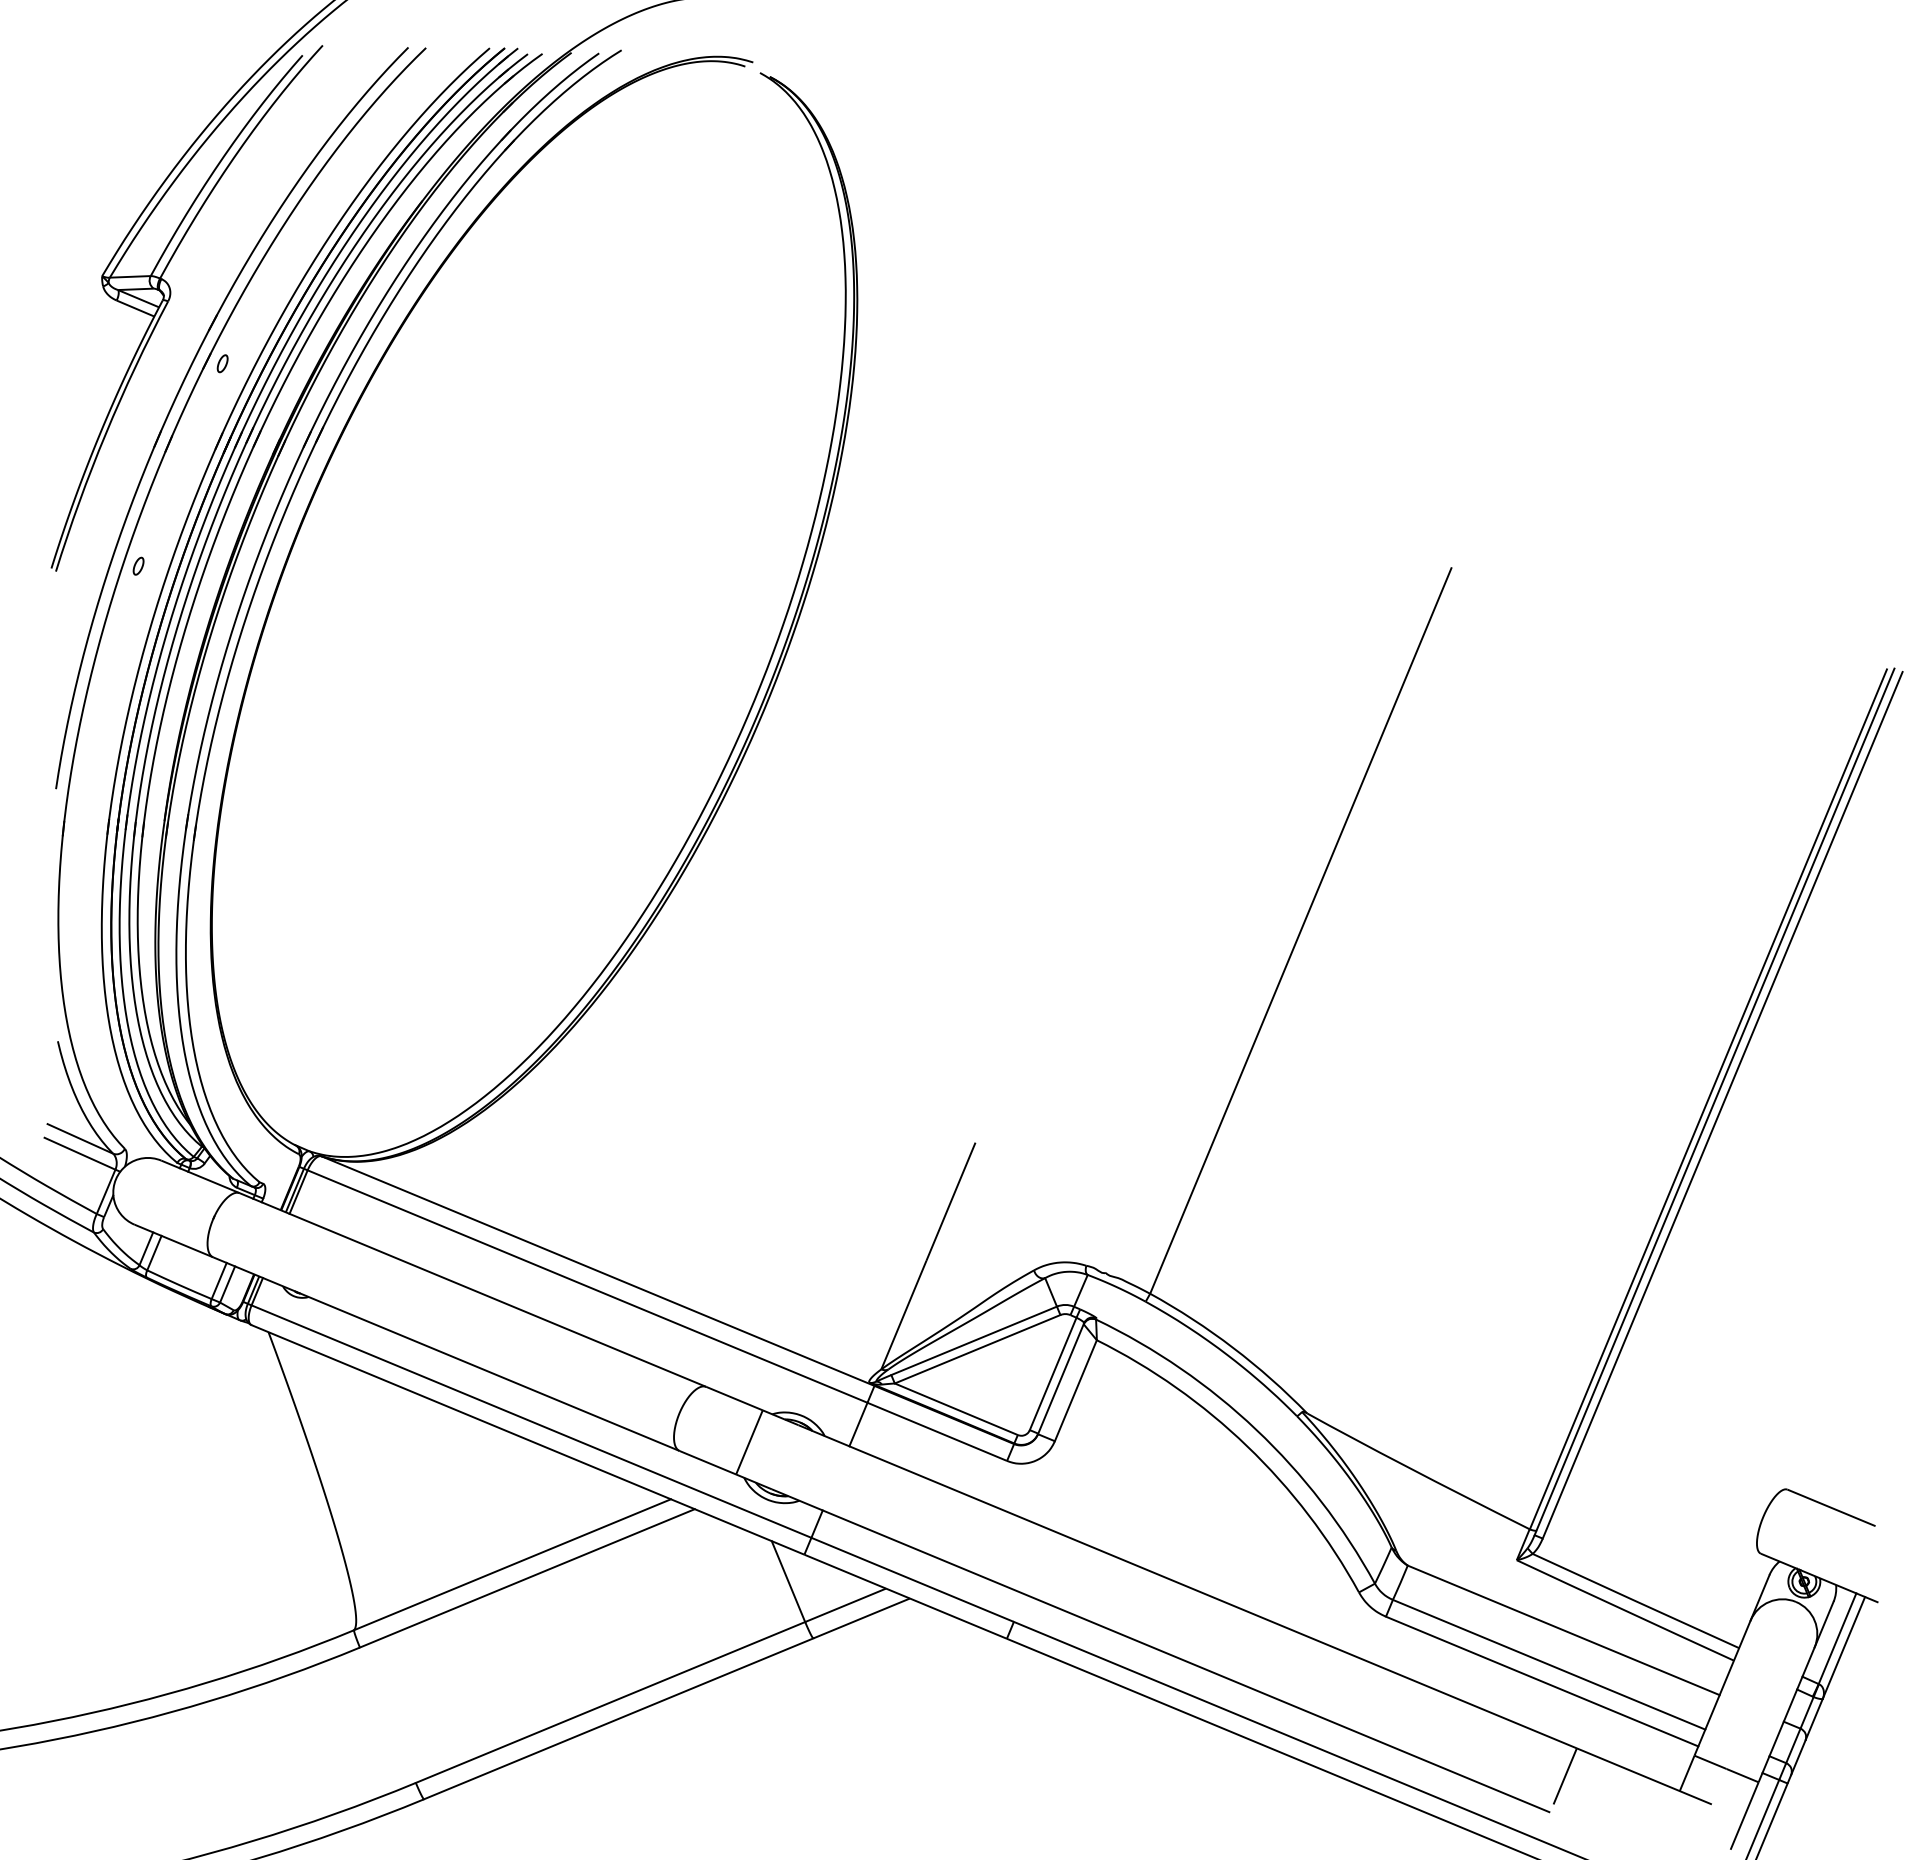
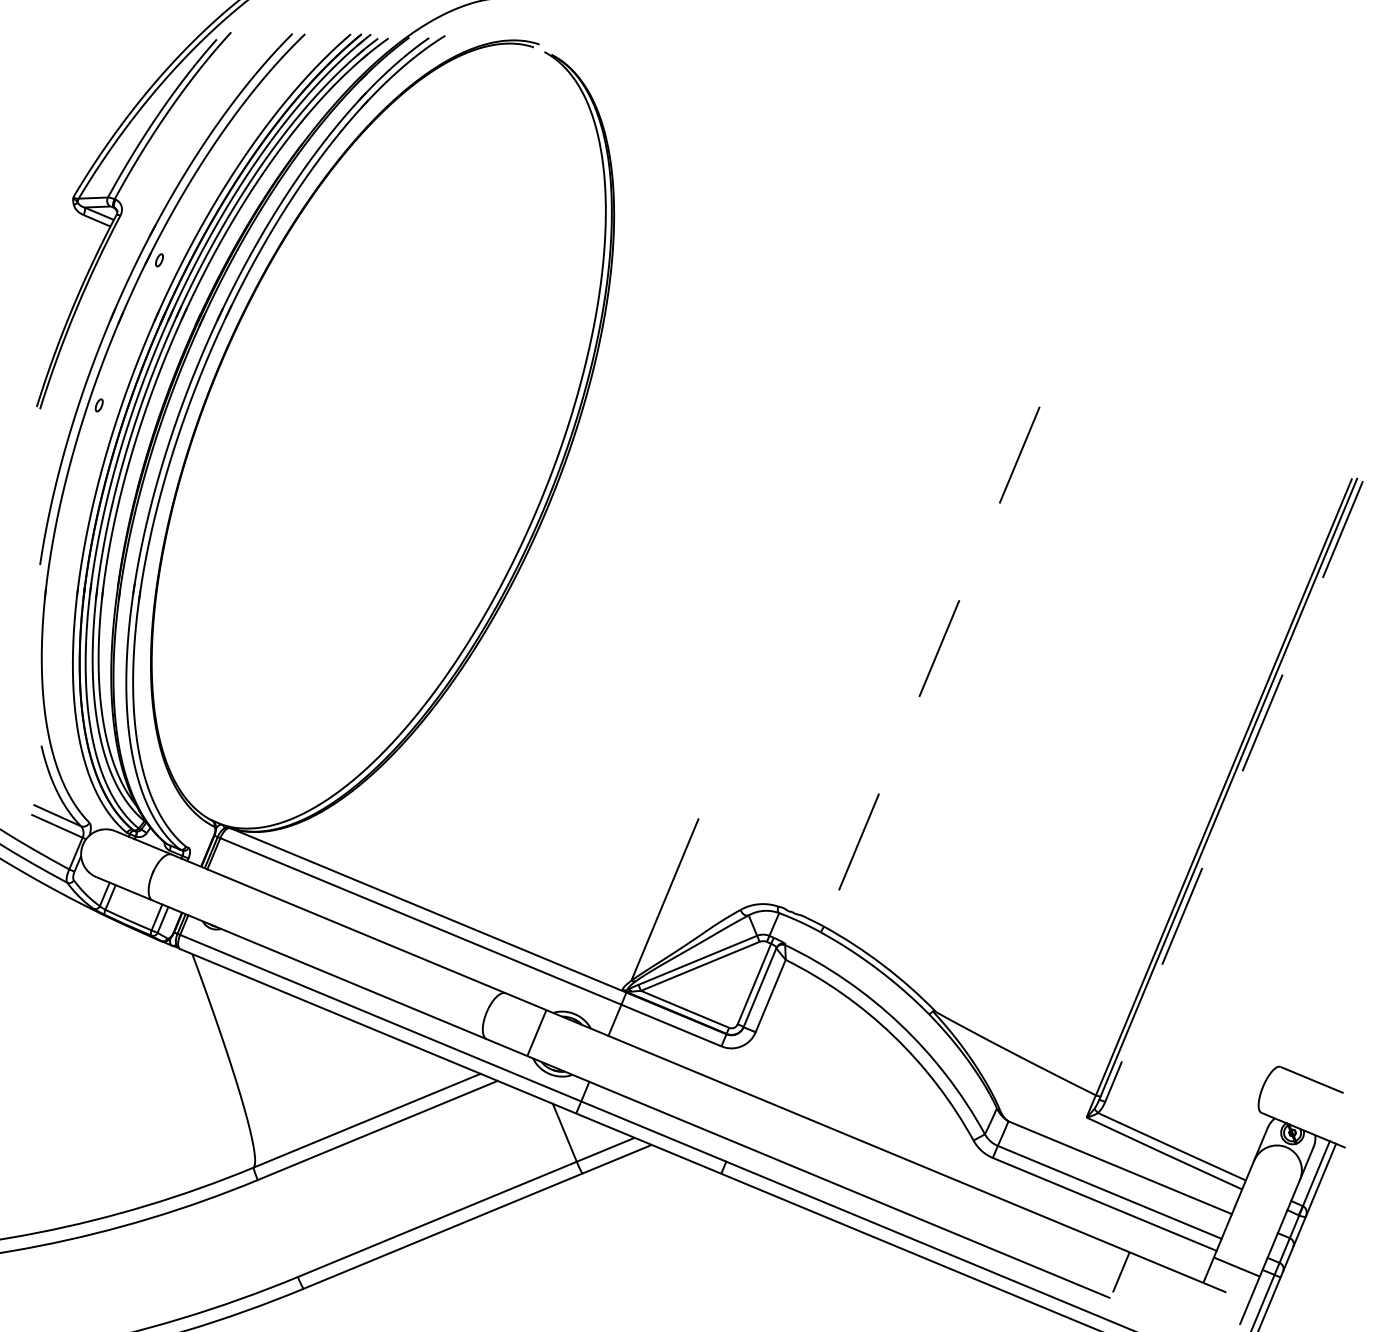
line: (1300, 930) -> (931, 666), solid -> dashed
line: (1722, 1105) -> (1233, 791), solid -> dashed

